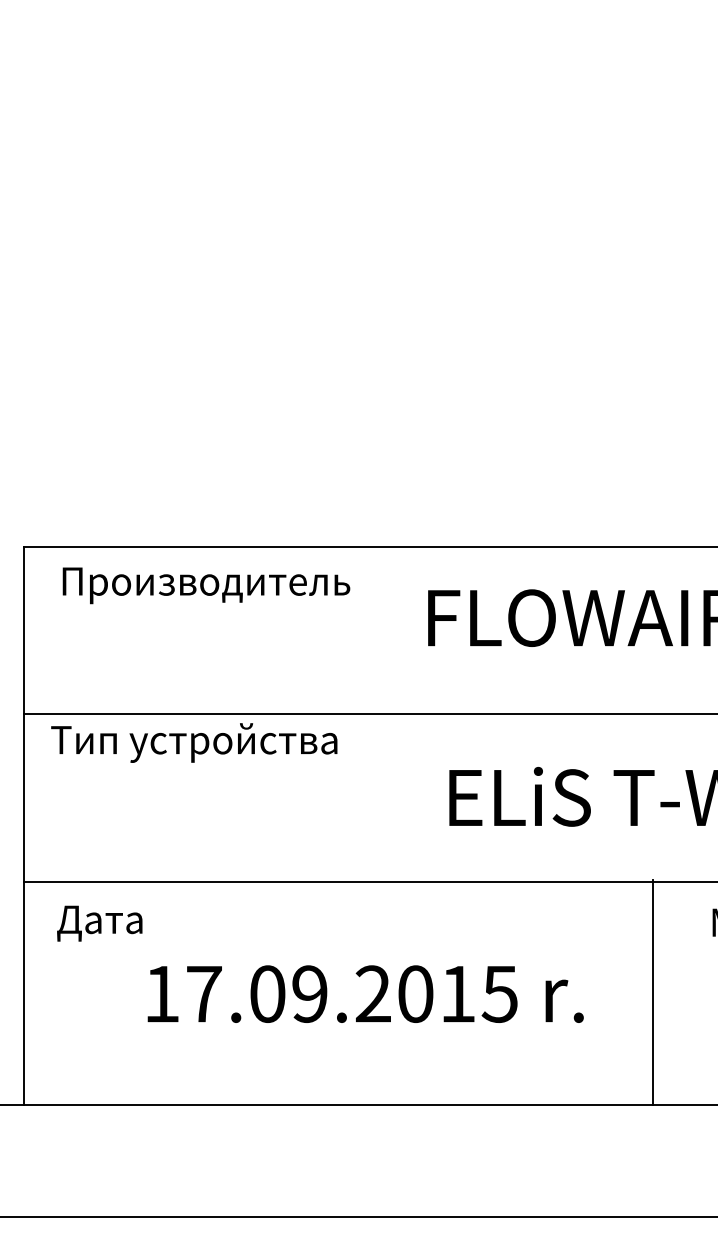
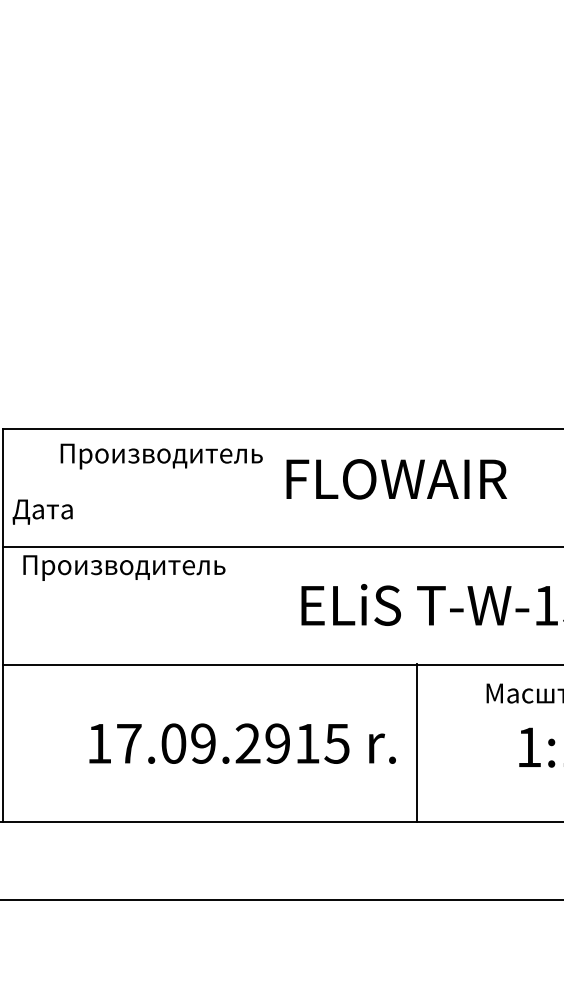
text: (206, 585) -> (161, 456), moved
text: (196, 743) -> (123, 567), Тип устройства -> Производитель
text: (99, 922) -> (42, 511), moved
line: (652, 992) -> (417, 742), moved
text: (415, 993) -> (277, 743), 17.09.2015 -> 17.09.2915

